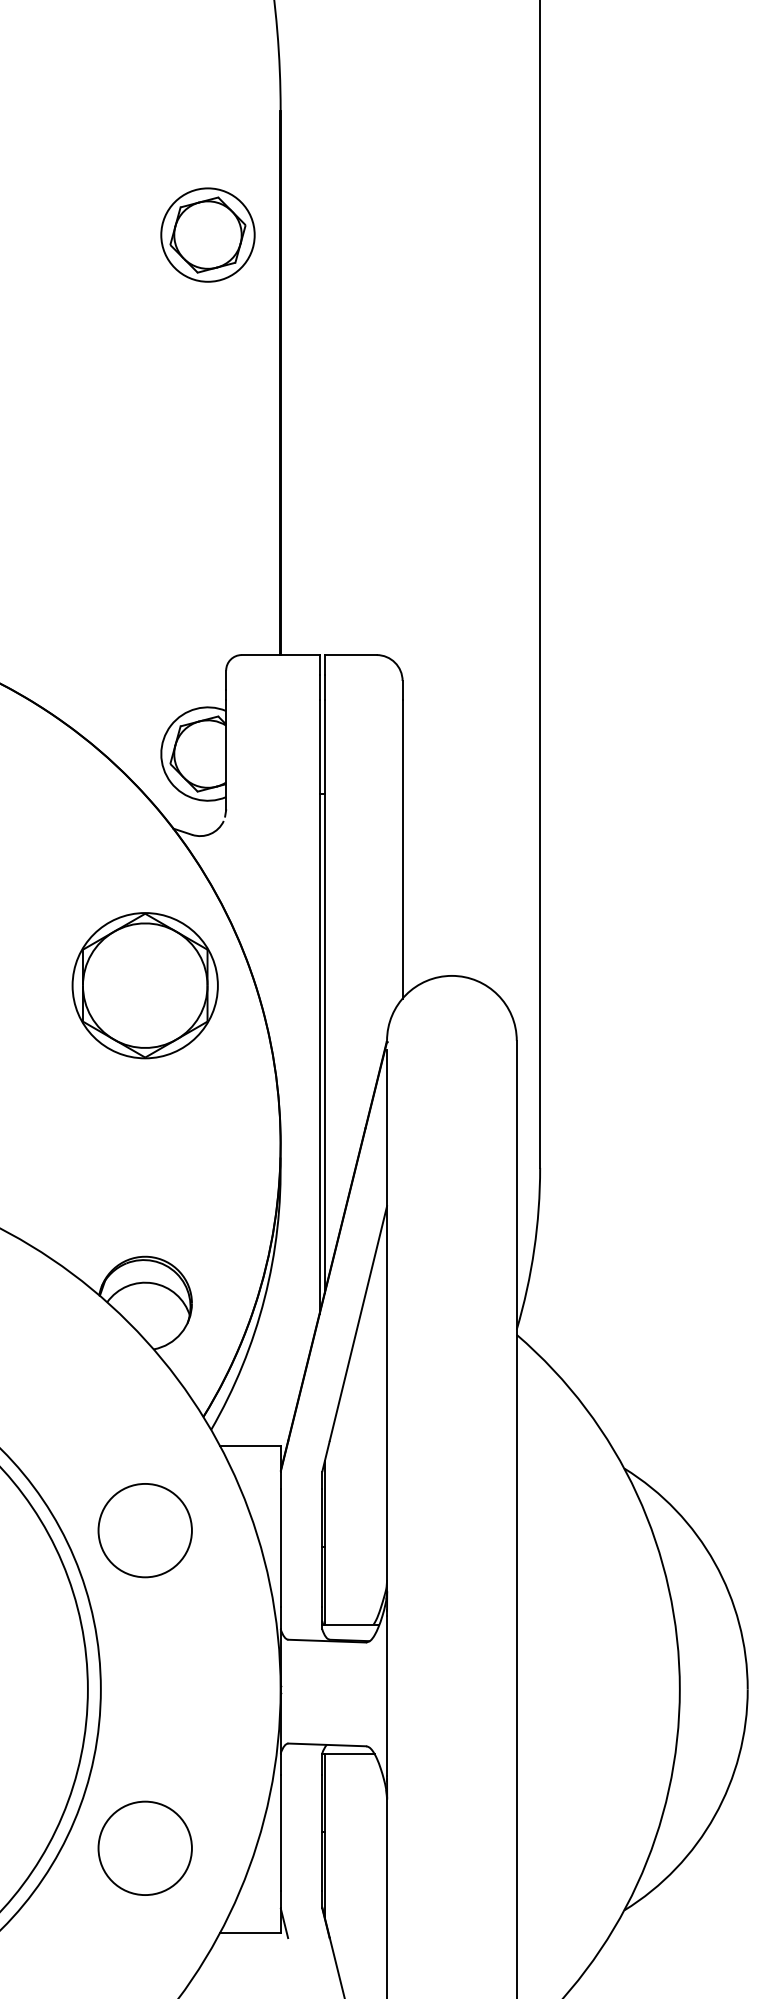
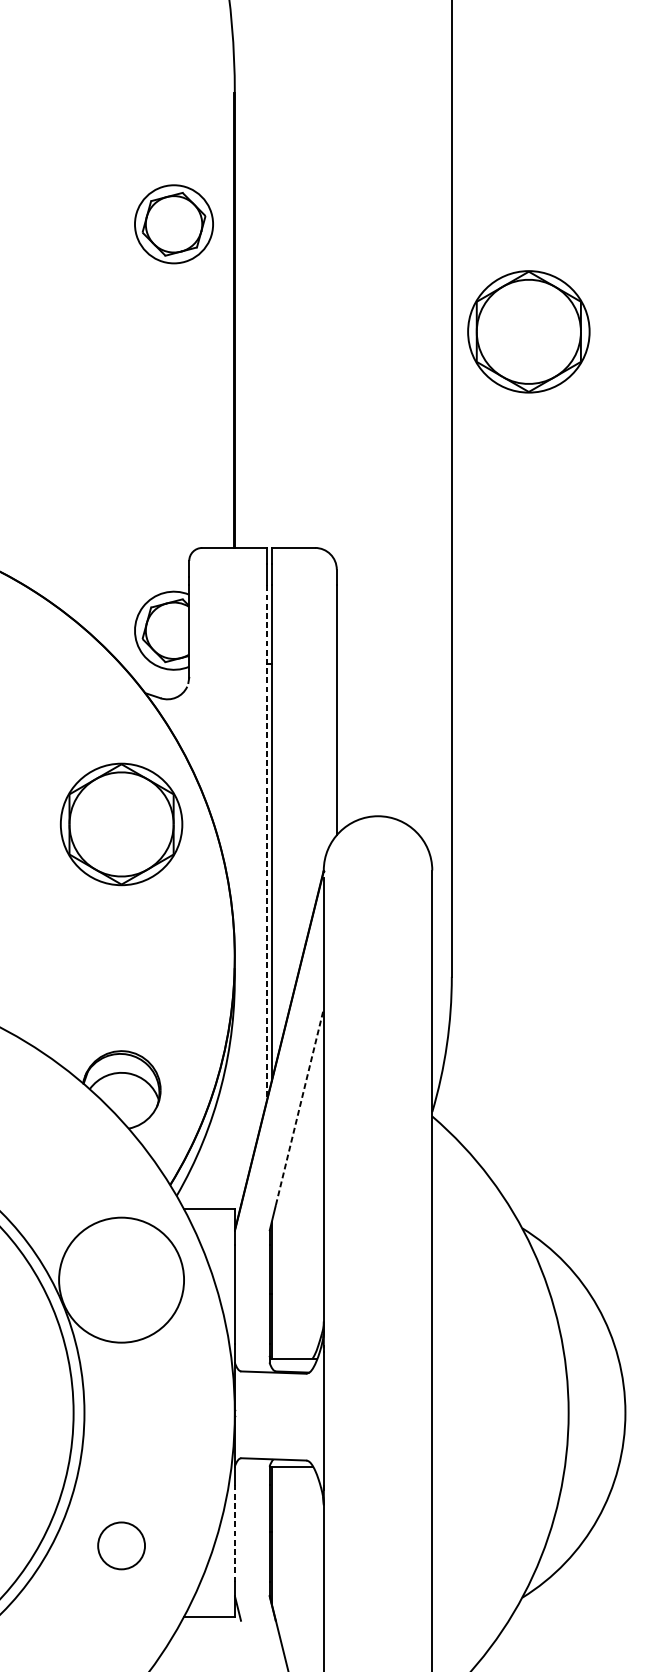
part: (207, 234) -> (173, 223), moved
part: (631, 396) -> (528, 331), added
line: (319, 1006) -> (267, 841), solid -> dashed
line: (358, 1323) -> (299, 1106), solid -> dashed
circle: (144, 1530) -> (120, 1280), size x1.6
line: (280, 1833) -> (234, 1533), solid -> dashed
circle: (144, 1848) -> (120, 1546), size x0.6

